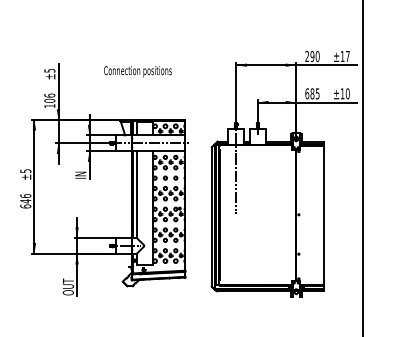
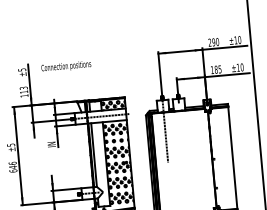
text: (347, 56) -> (239, 40), ±17 -> ±10
text: (137, 71) -> (65, 66), moved
text: (307, 93) -> (212, 69), 685 -> 185
text: (49, 97) -> (23, 89), 106 -> 113

